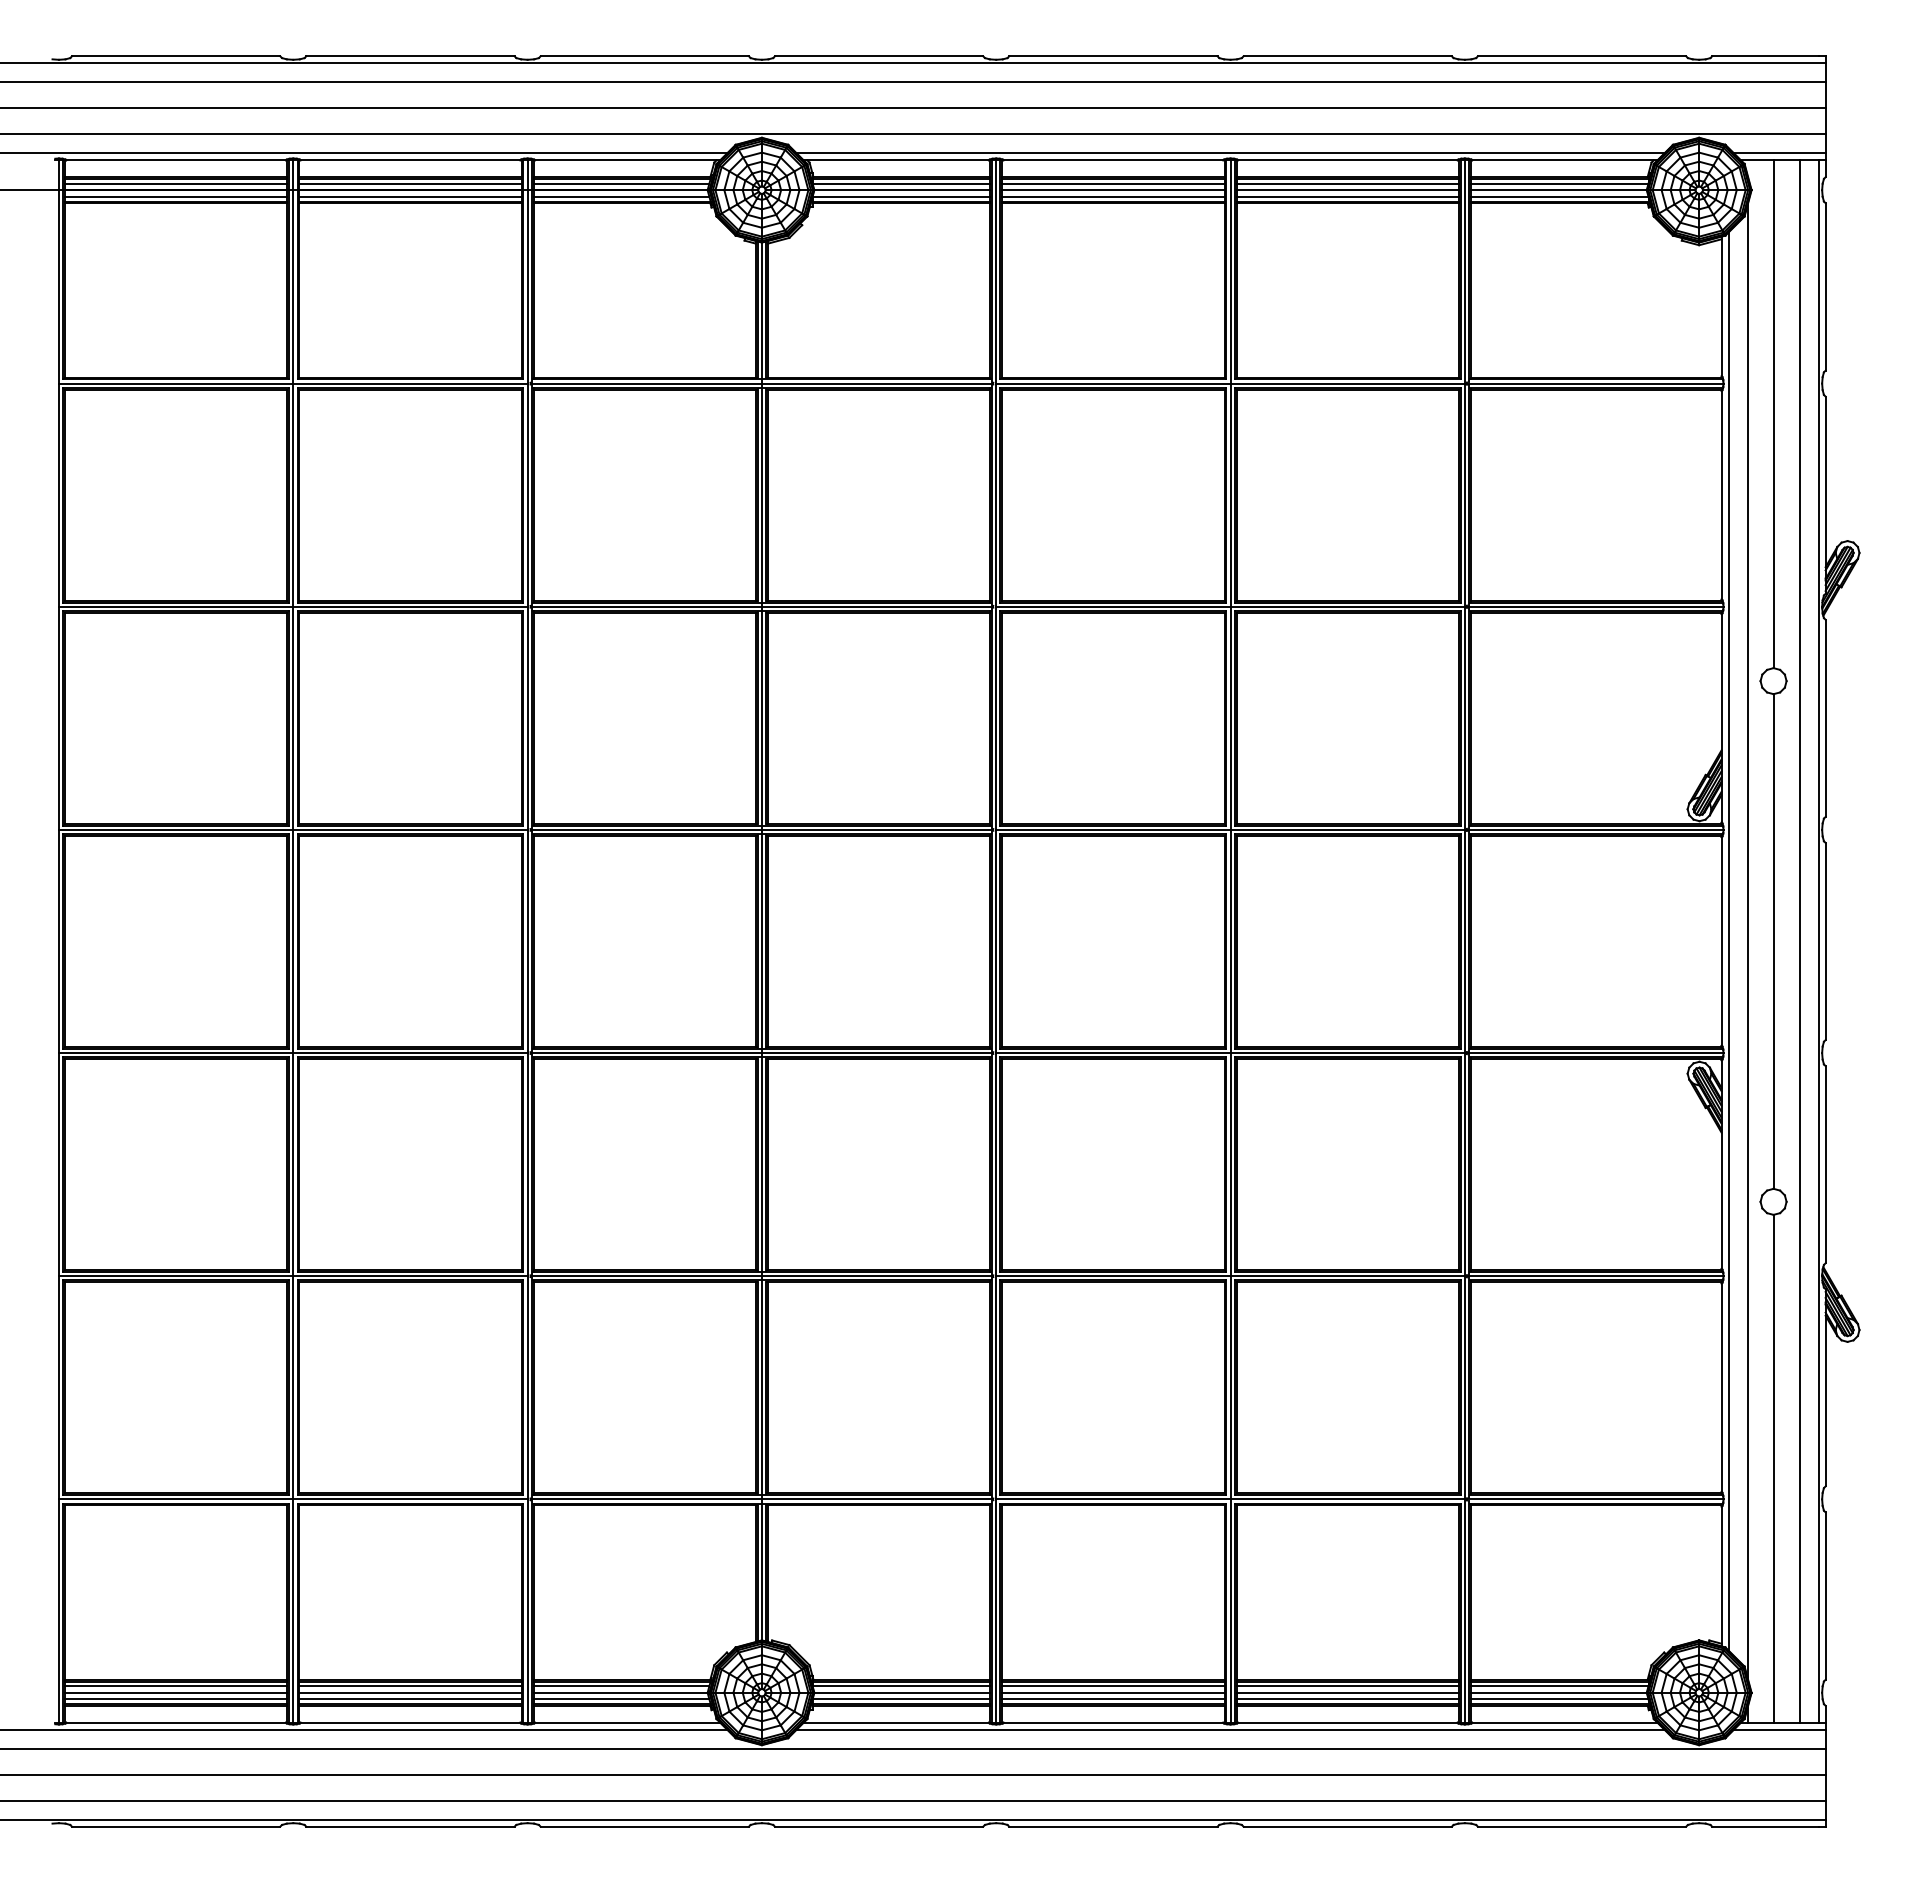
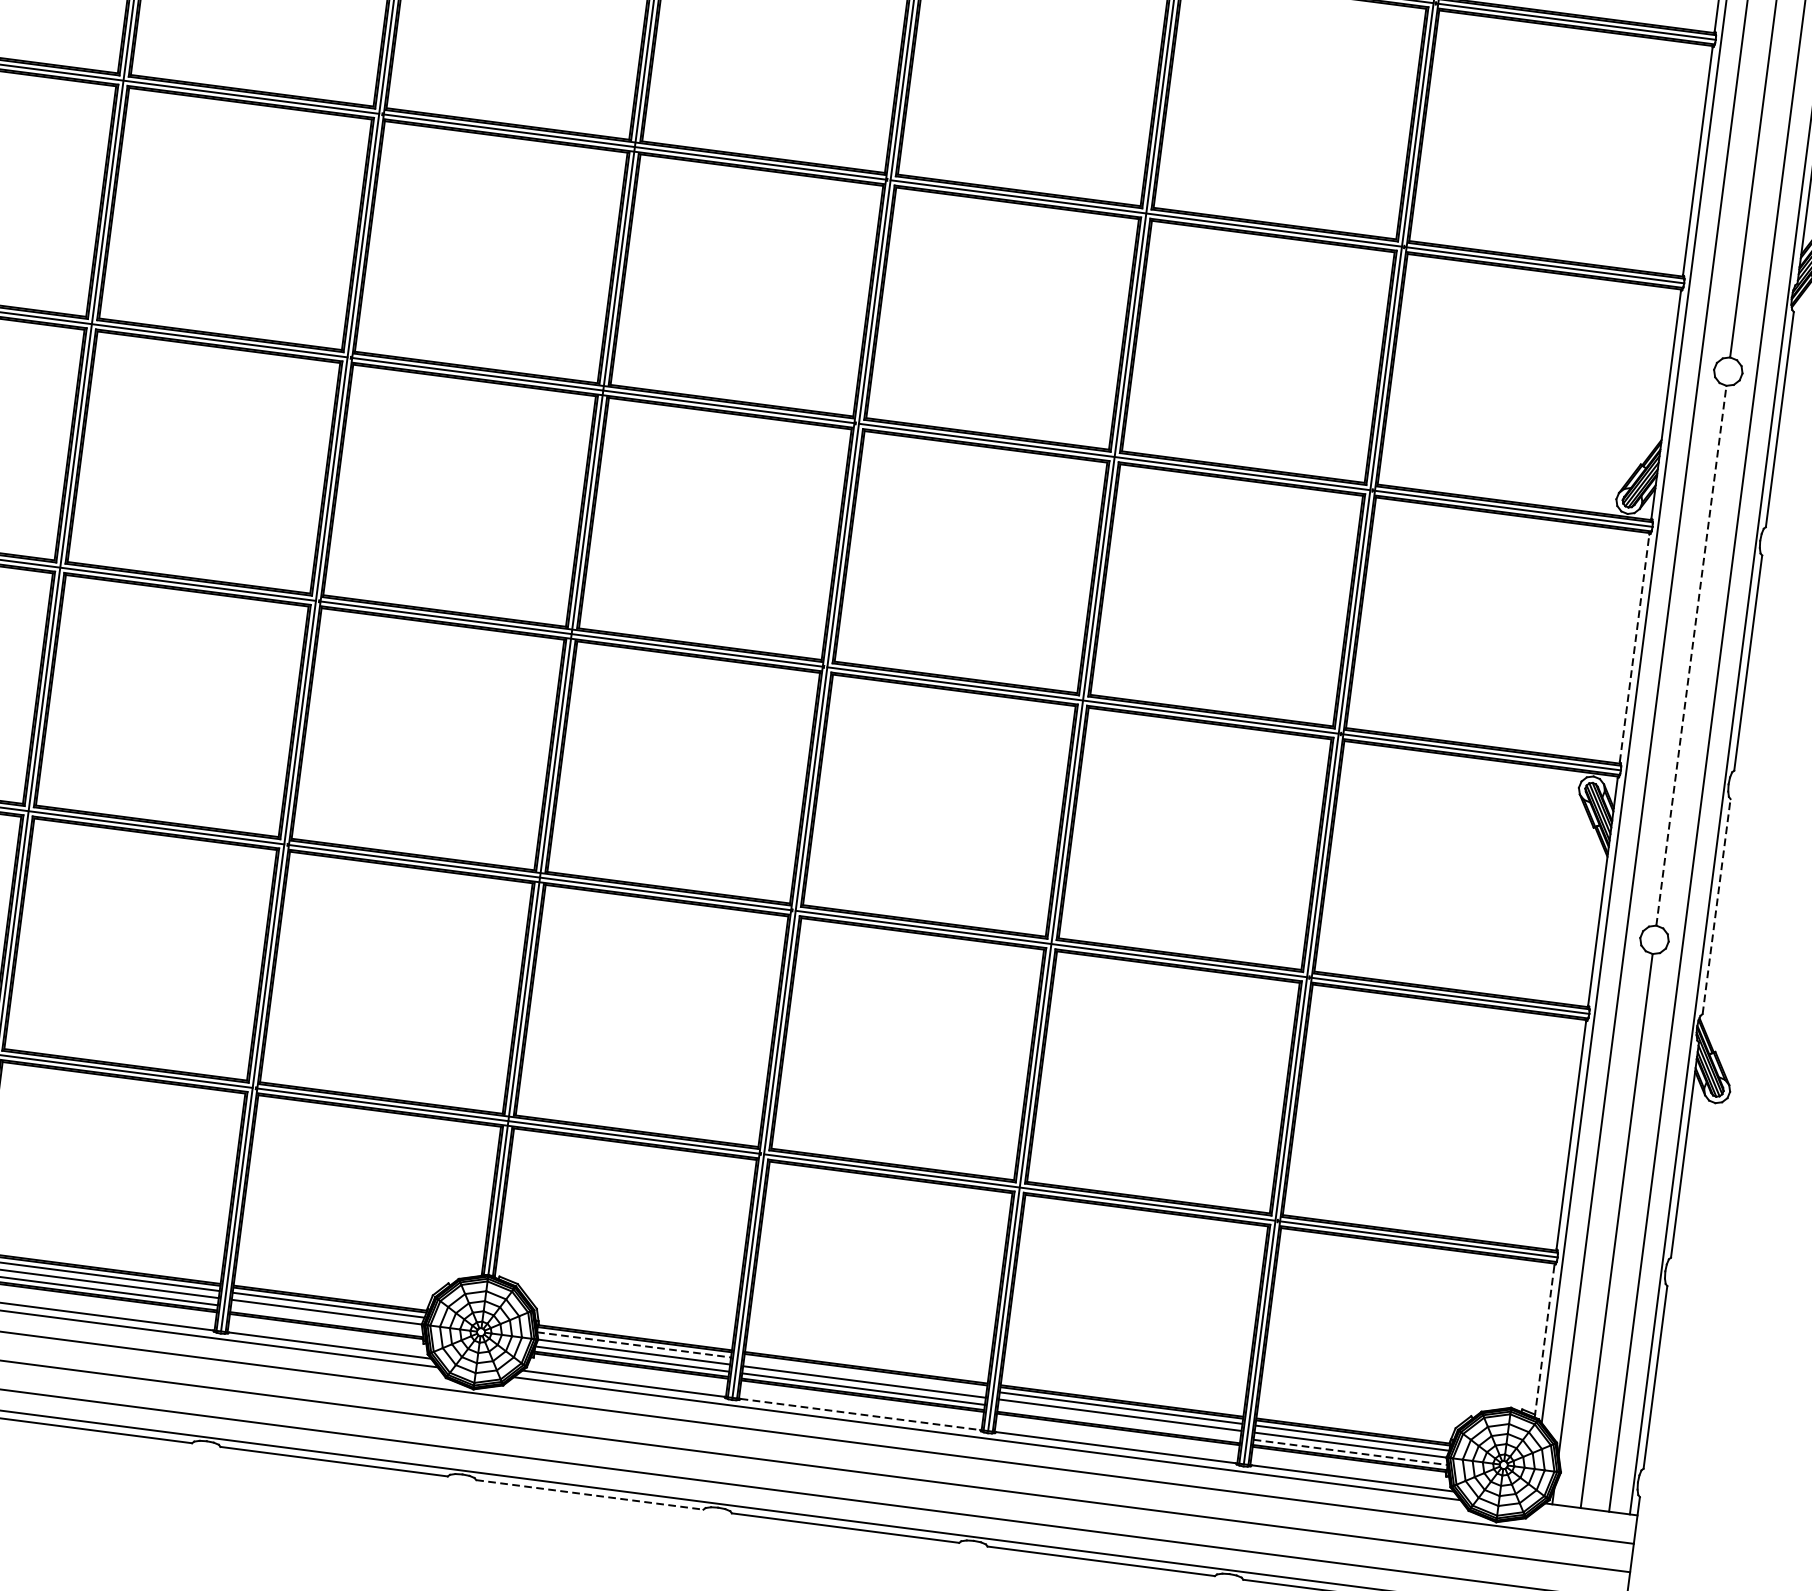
line: (1721, 940) -> (1634, 647), solid -> dashed
line: (1773, 940) -> (1691, 654), solid -> dashed
line: (1825, 1164) -> (1716, 906), solid -> dashed
line: (1721, 1576) -> (1544, 1341), solid -> dashed
line: (901, 1686) -> (634, 1345), solid -> dashed
line: (1113, 1686) -> (865, 1375), removed
line: (621, 1699) -> (326, 1319), removed
line: (1347, 1699) -> (1119, 1422), removed
line: (1559, 1699) -> (1350, 1452), solid -> dashed
line: (1113, 1722) -> (860, 1414), solid -> dashed
line: (1779, 1729) -> (1586, 1516), removed
line: (879, 1826) -> (590, 1494), solid -> dashed

